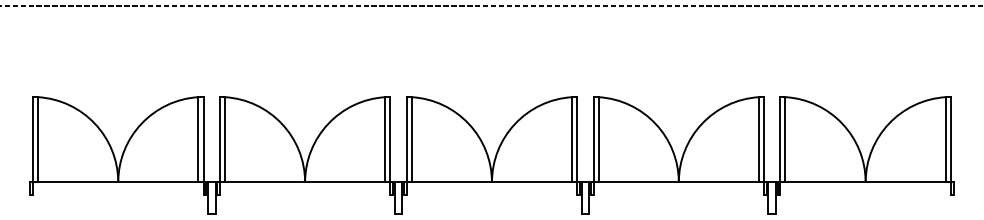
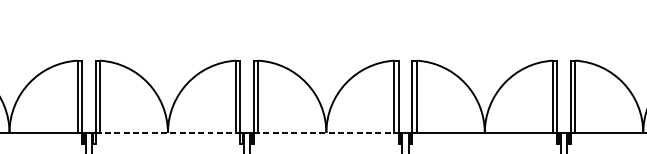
line: (305, 182) -> (168, 133), solid -> dashed
line: (492, 182) -> (326, 133), solid -> dashed

